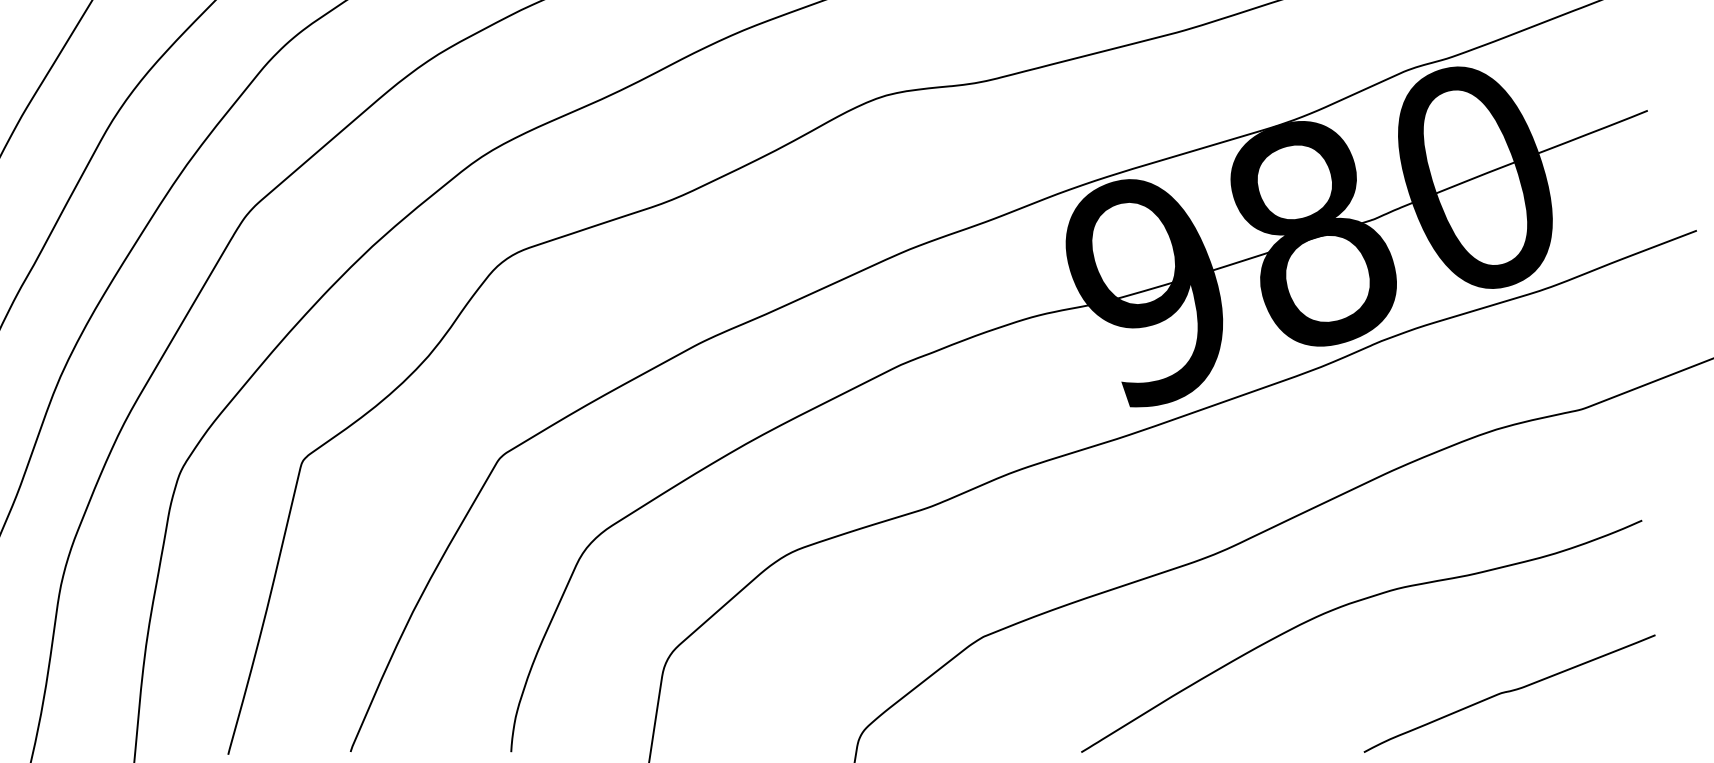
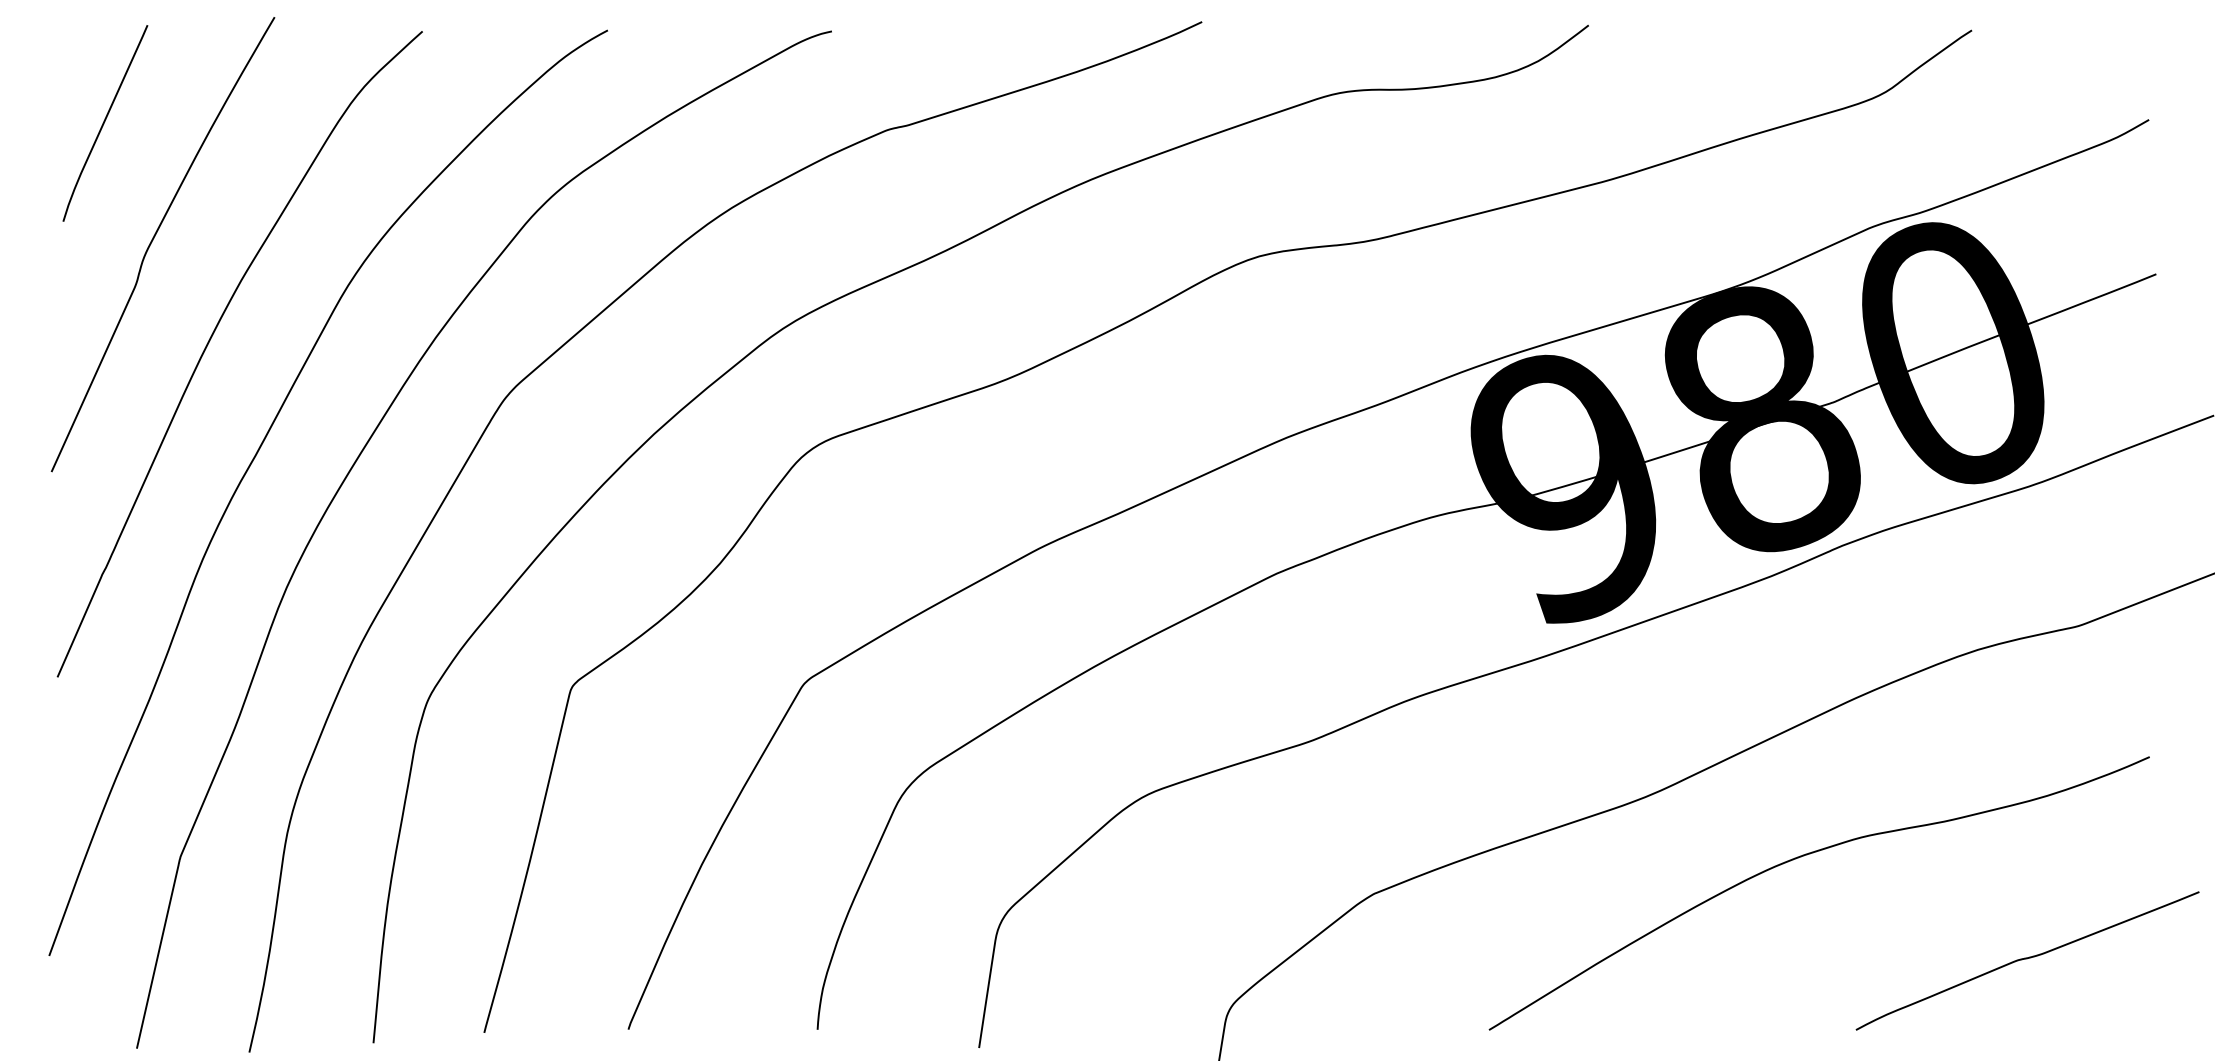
curve: (1509, 692) -> (2027, 959), moved

